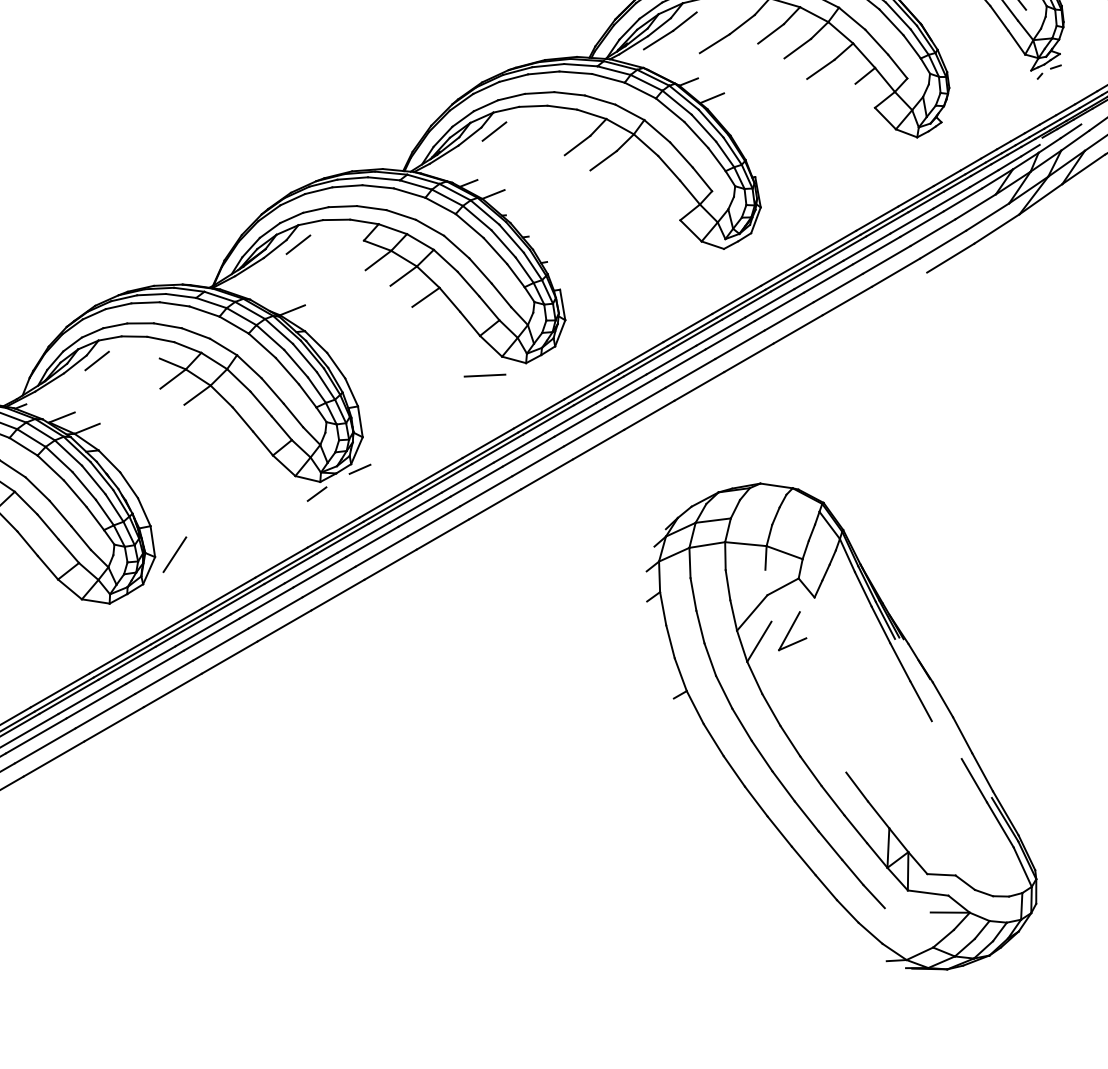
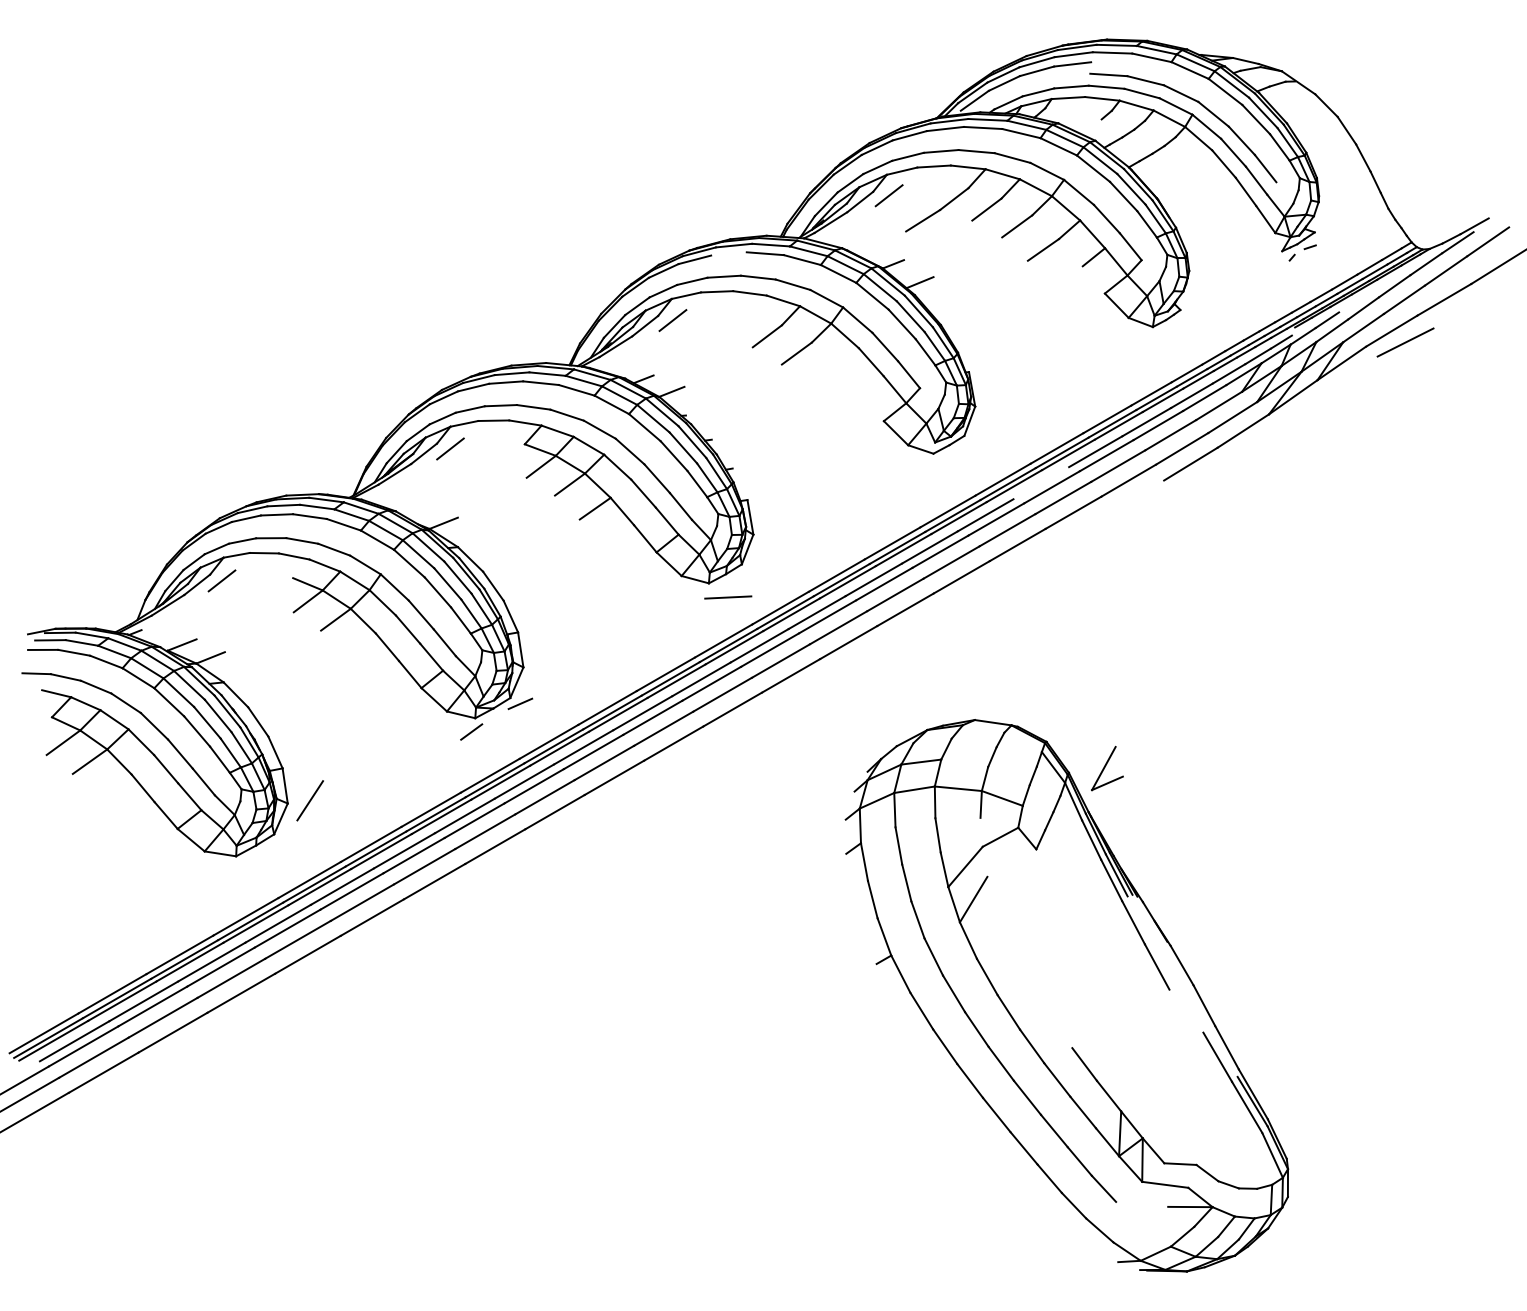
line: (657, 39) -> (858, 216), removed
line: (543, 72) -> (728, 253), removed
line: (819, 275) -> (1041, 483), removed
line: (485, 375) -> (728, 597), moved
part: (792, 631) -> (1107, 768), moved

